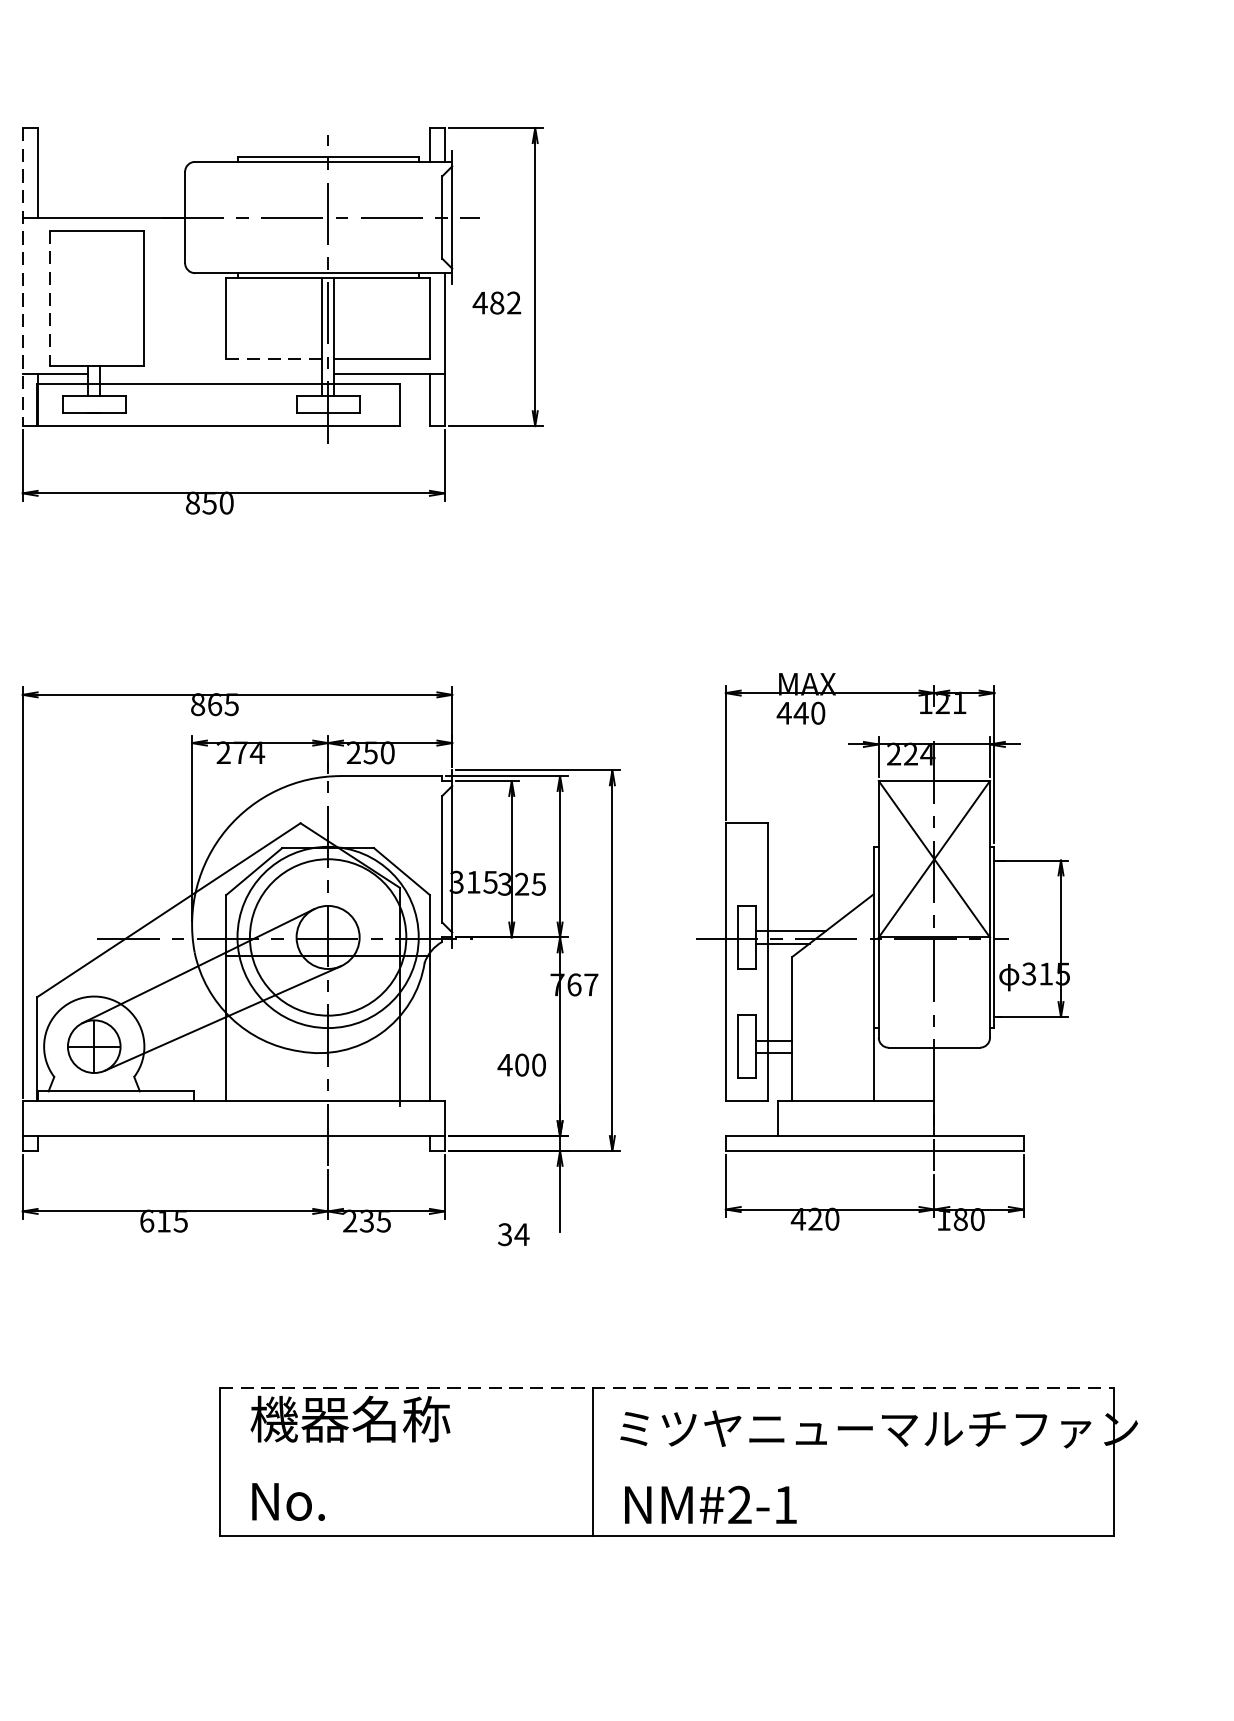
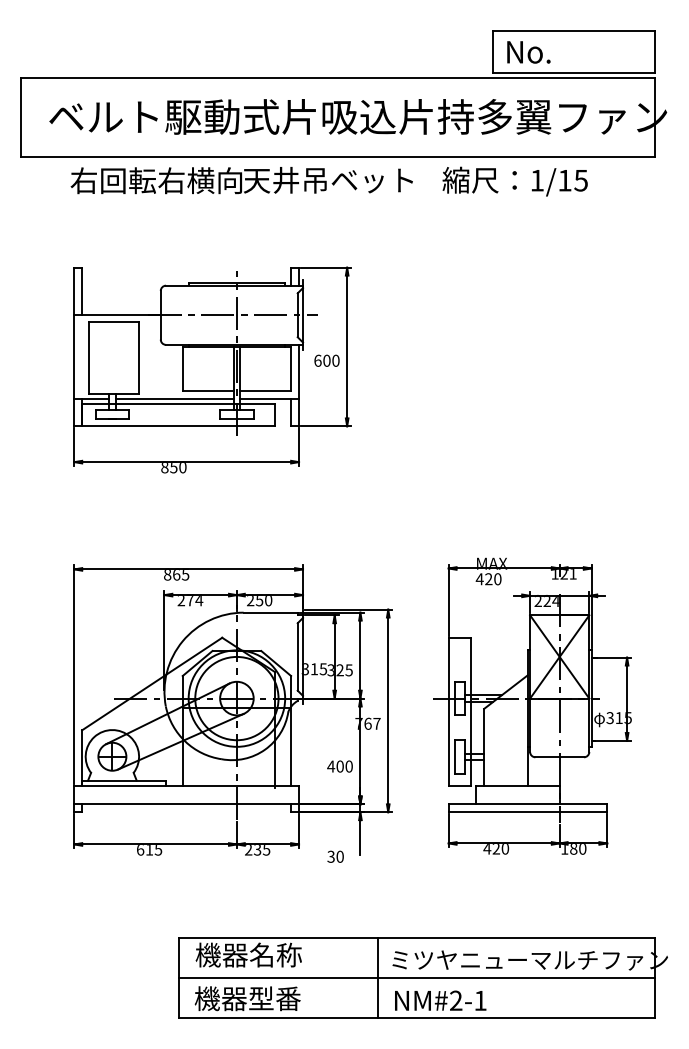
line: (23, 278) -> (74, 347), dashed -> solid
line: (49, 298) -> (88, 358), dashed -> solid
text: (496, 302) -> (326, 360), 482 -> 600
line: (274, 358) -> (208, 390), dashed -> solid
line: (210, 373) -> (174, 398), added
text: (800, 713) -> (488, 579), 440 -> 420
text: (522, 1234) -> (340, 856), 34 -> 30
line: (667, 1388) -> (417, 938), dashed -> solid
line: (667, 1461) -> (417, 977), added
text: (348, 1500) -> (247, 998), No. -> 機器型番

